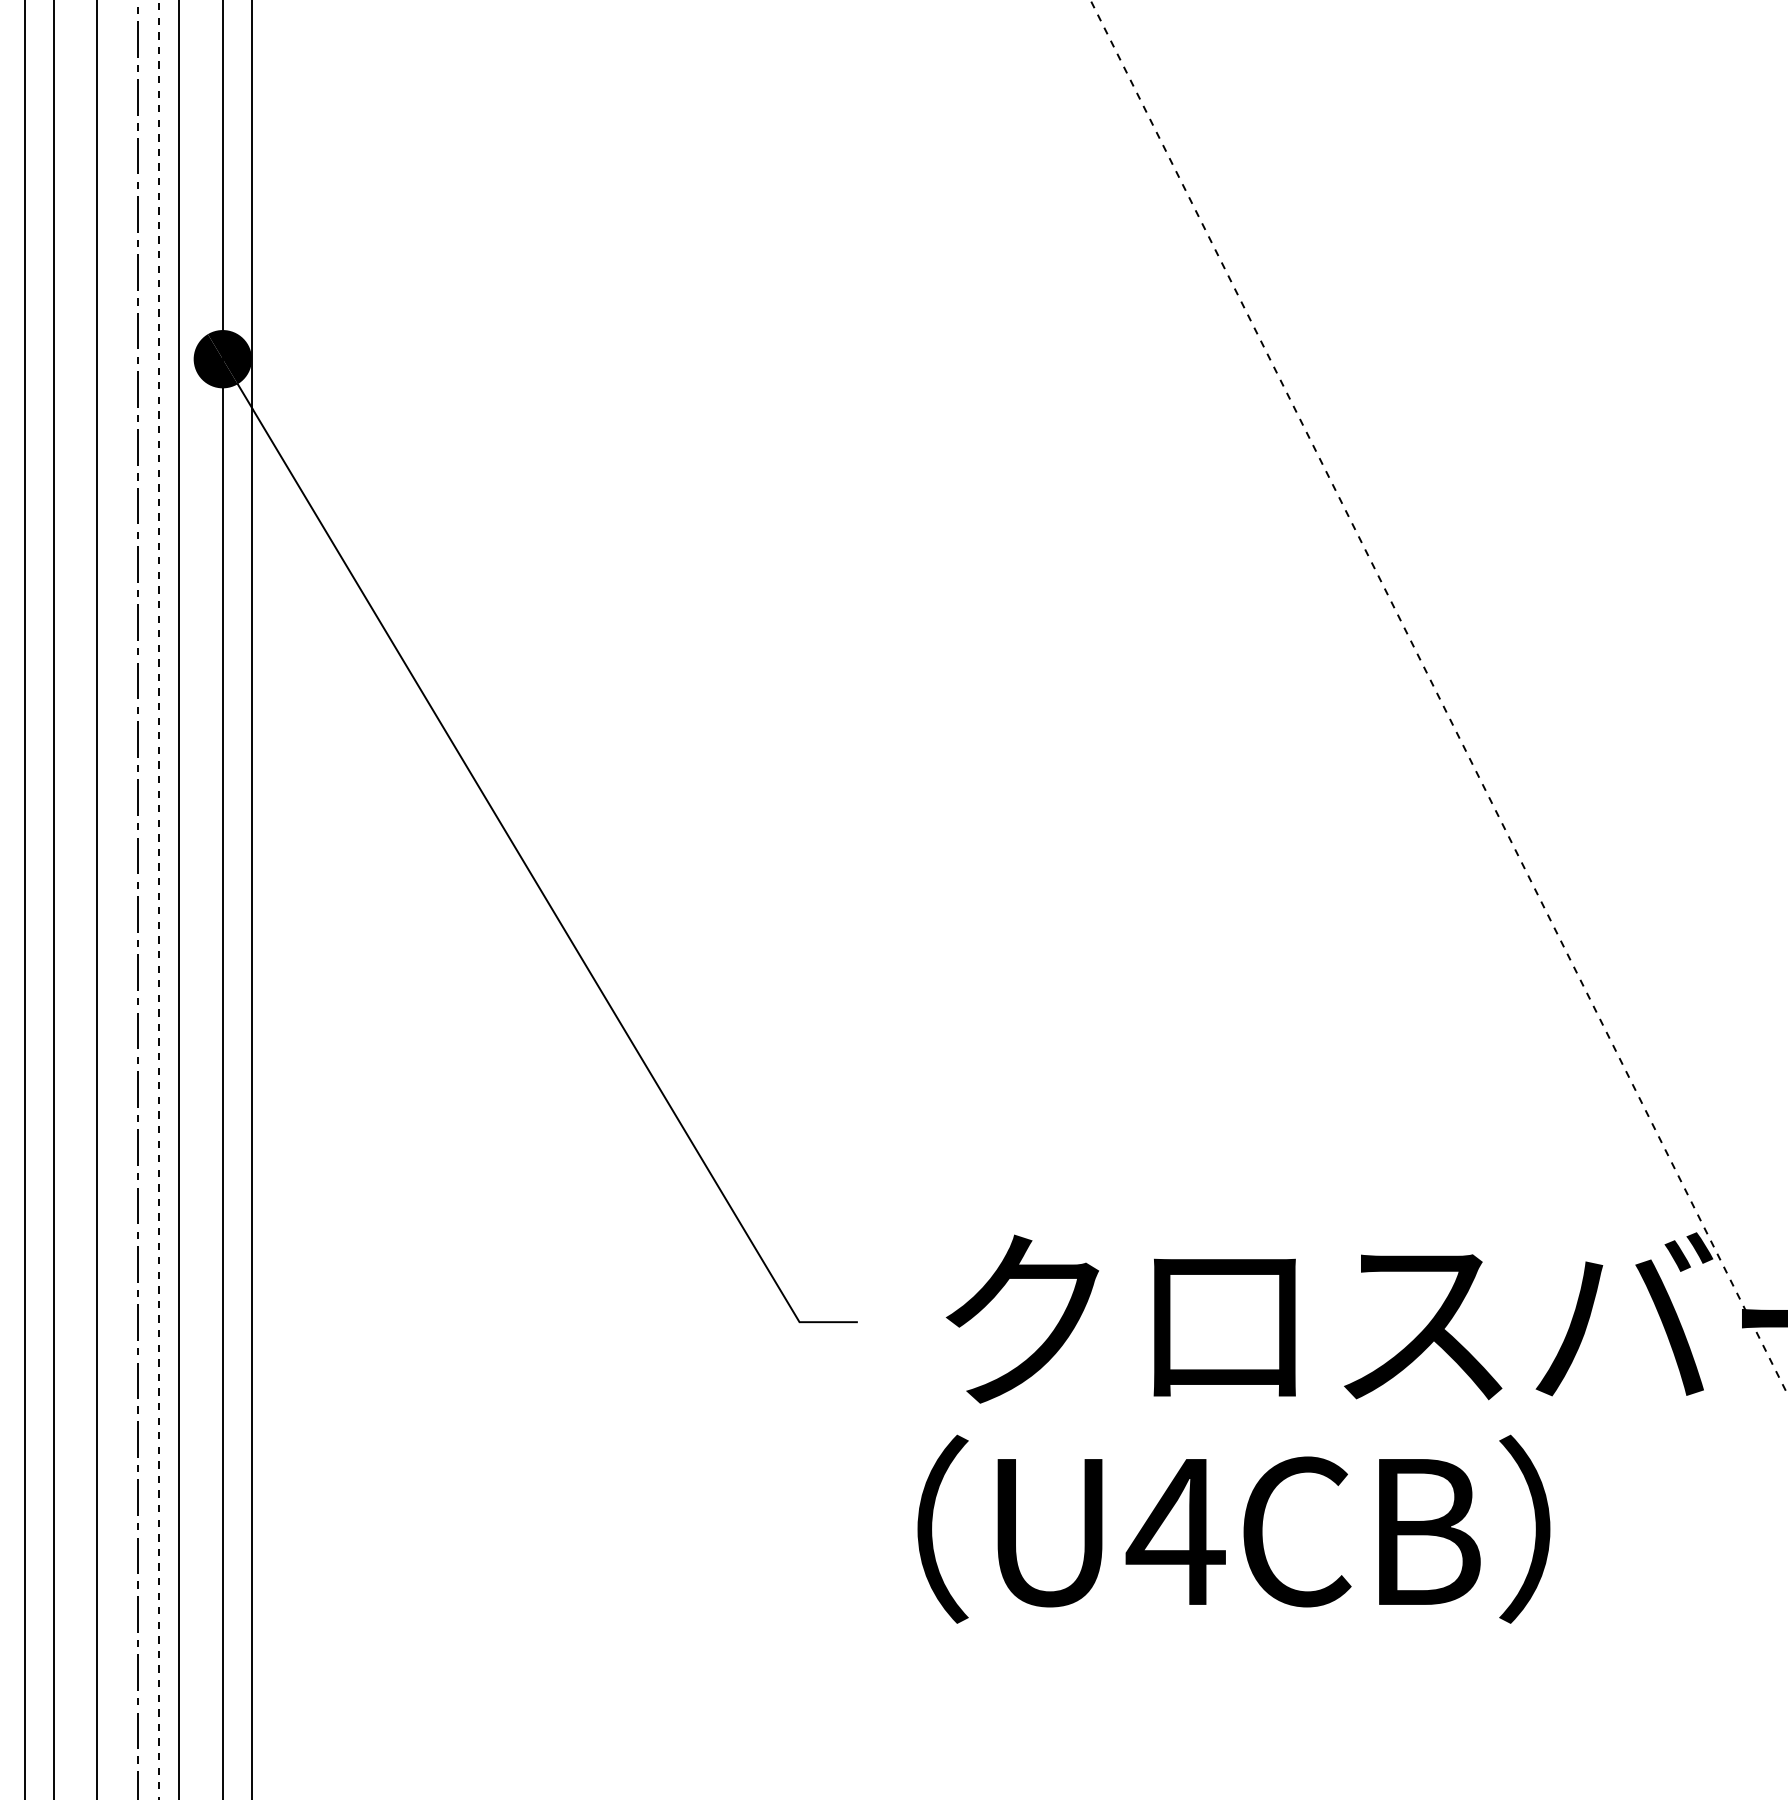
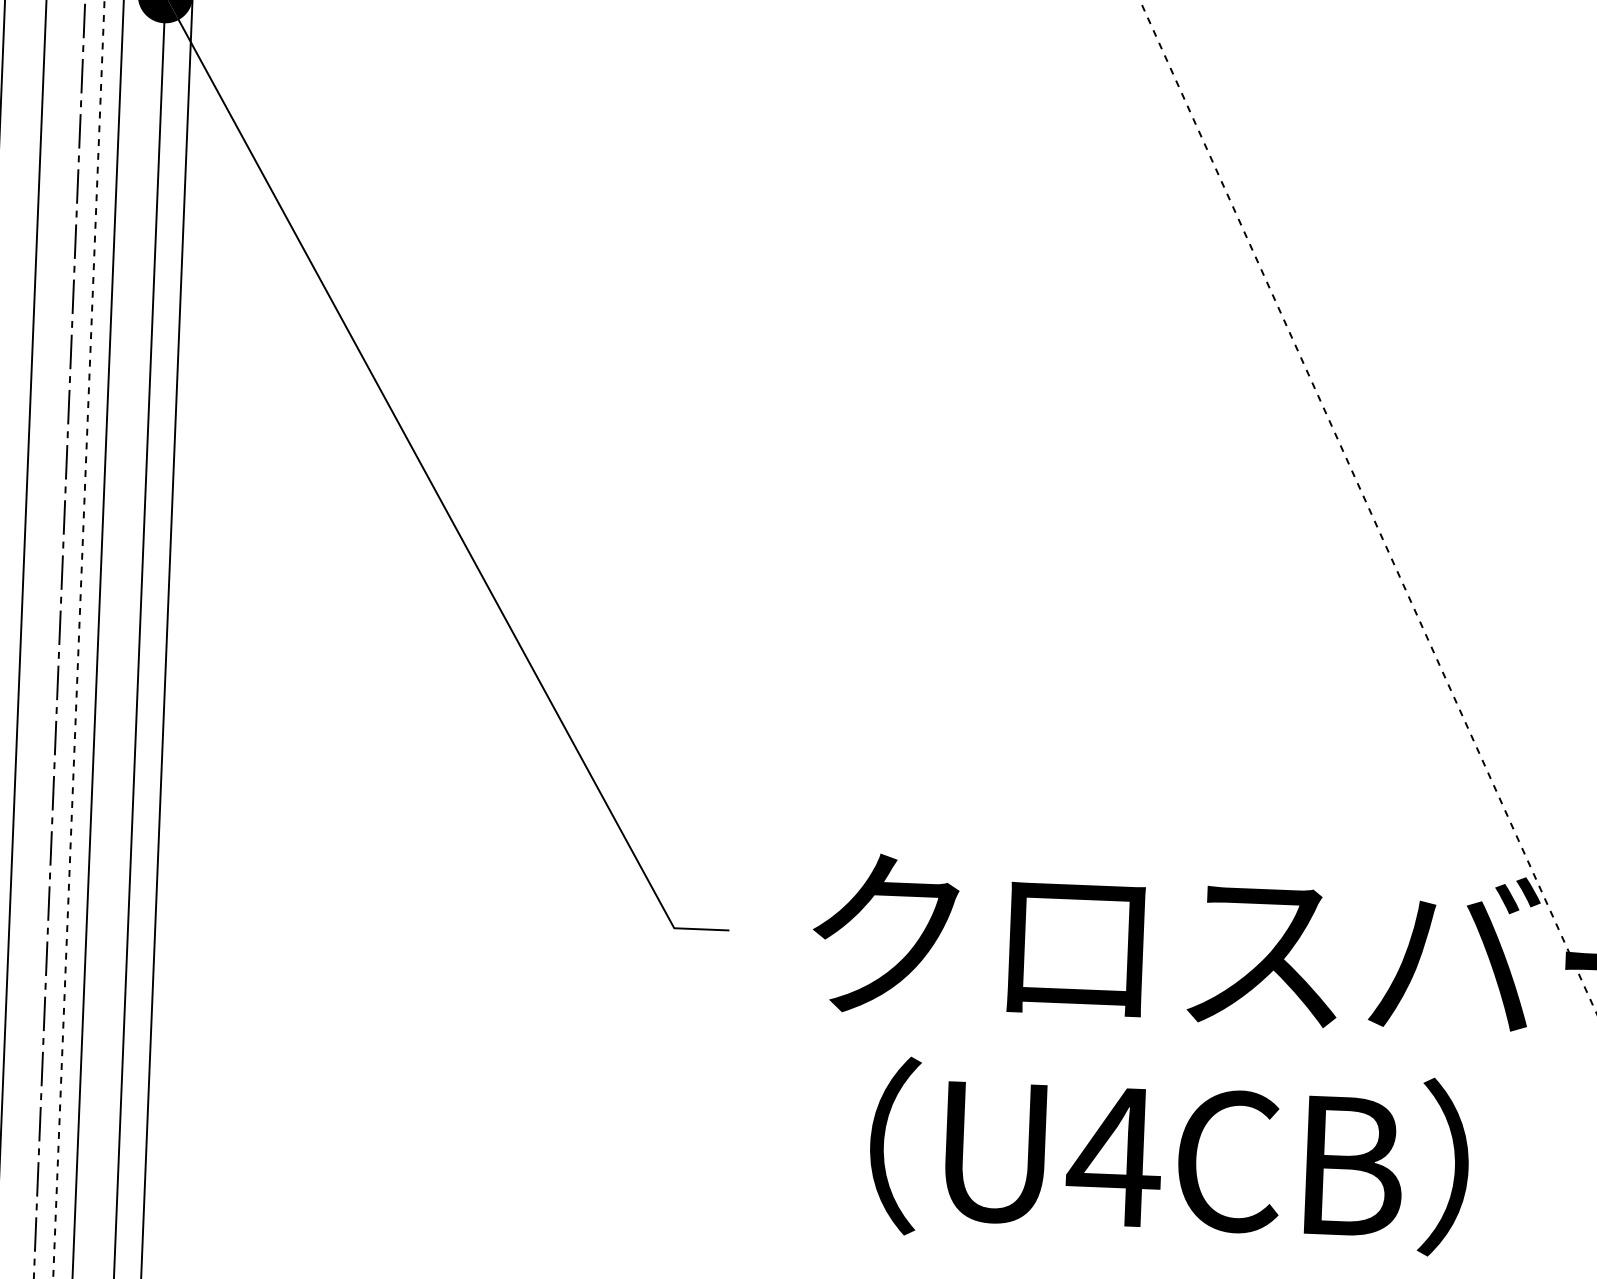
text: (1233, 1528) -> (1168, 1155), moved

